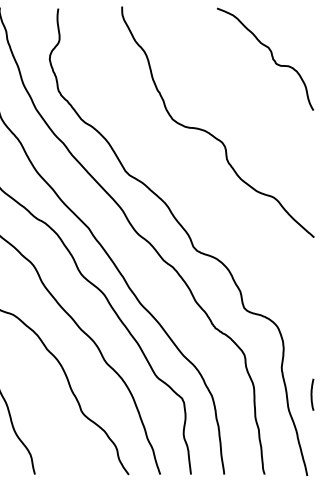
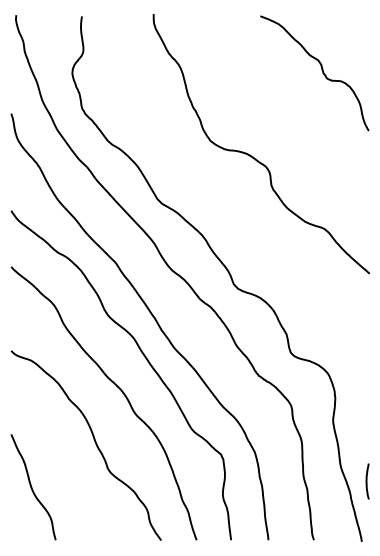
curve: (312, 394) -> (367, 481), moved

